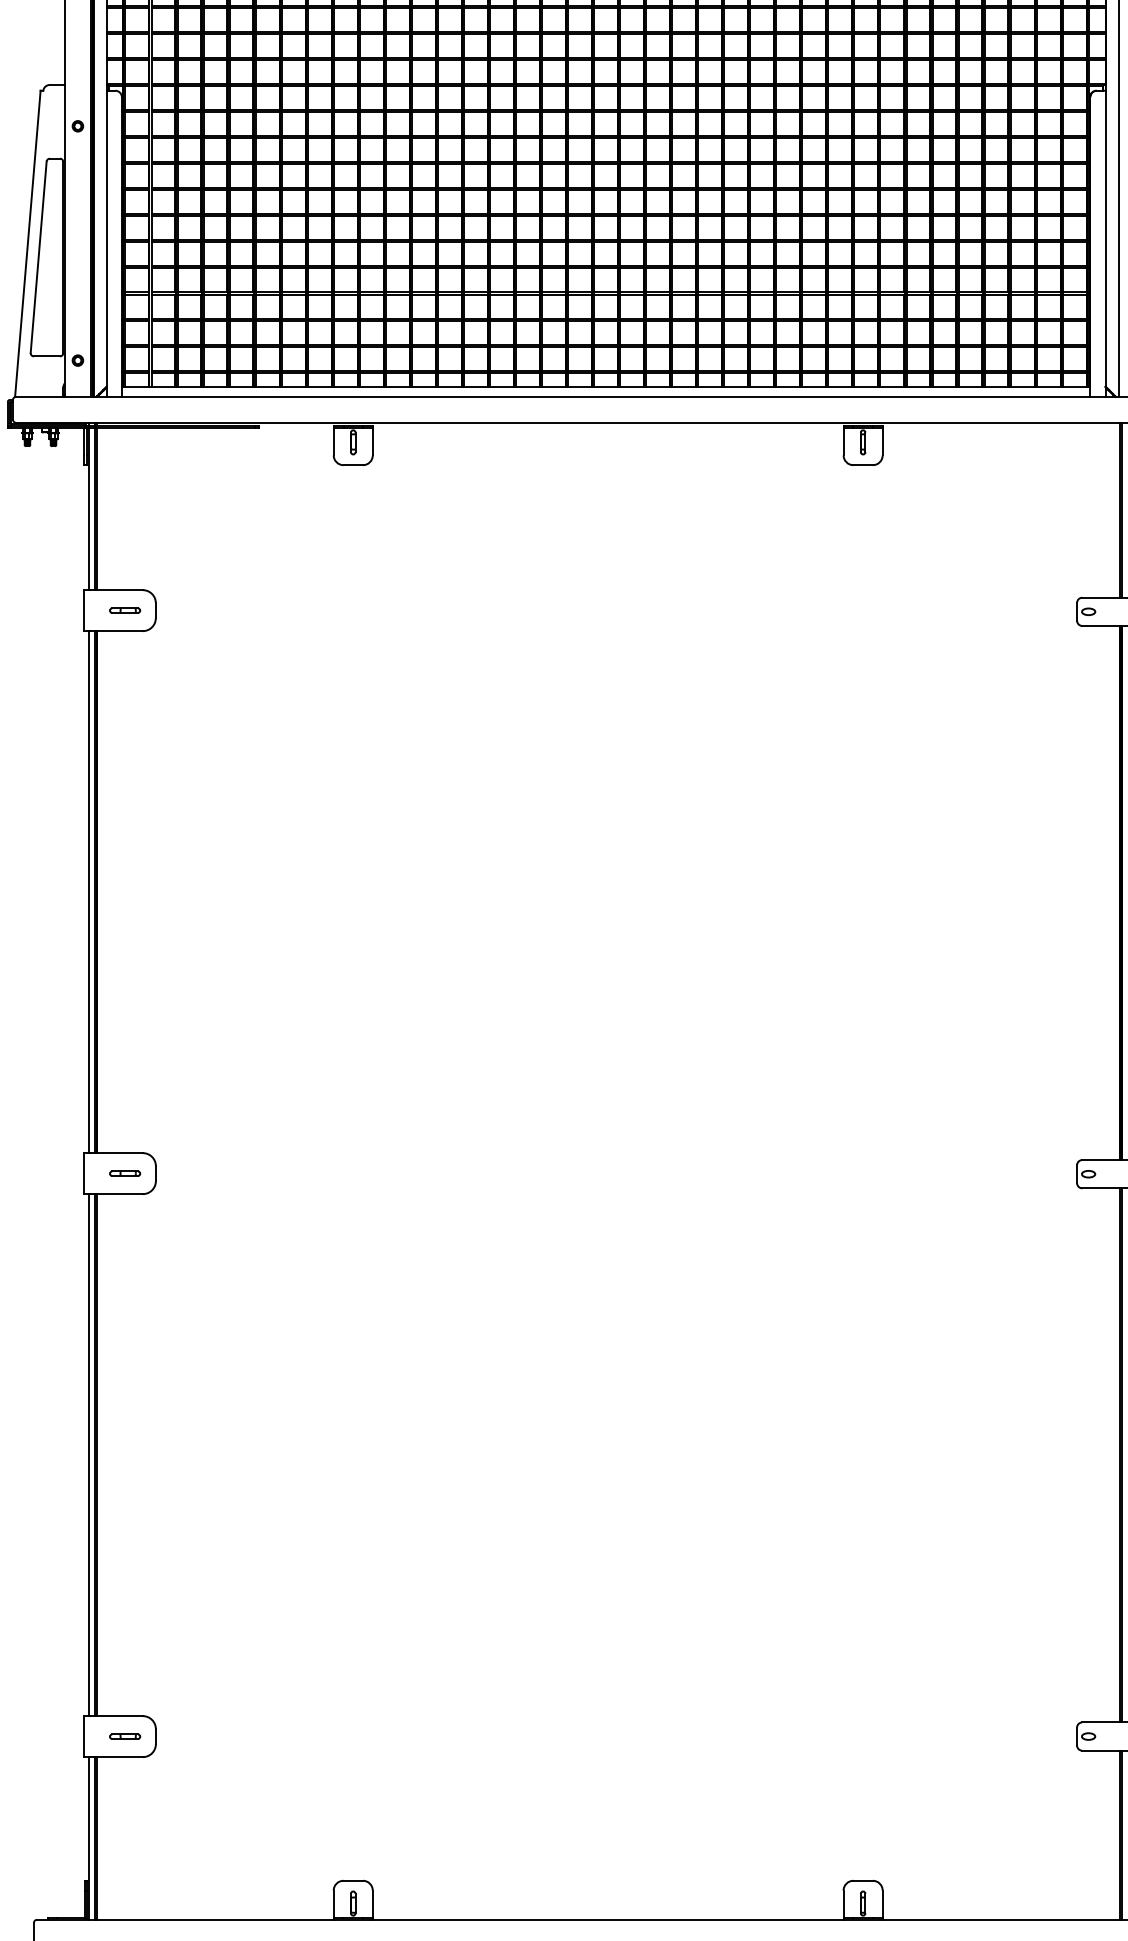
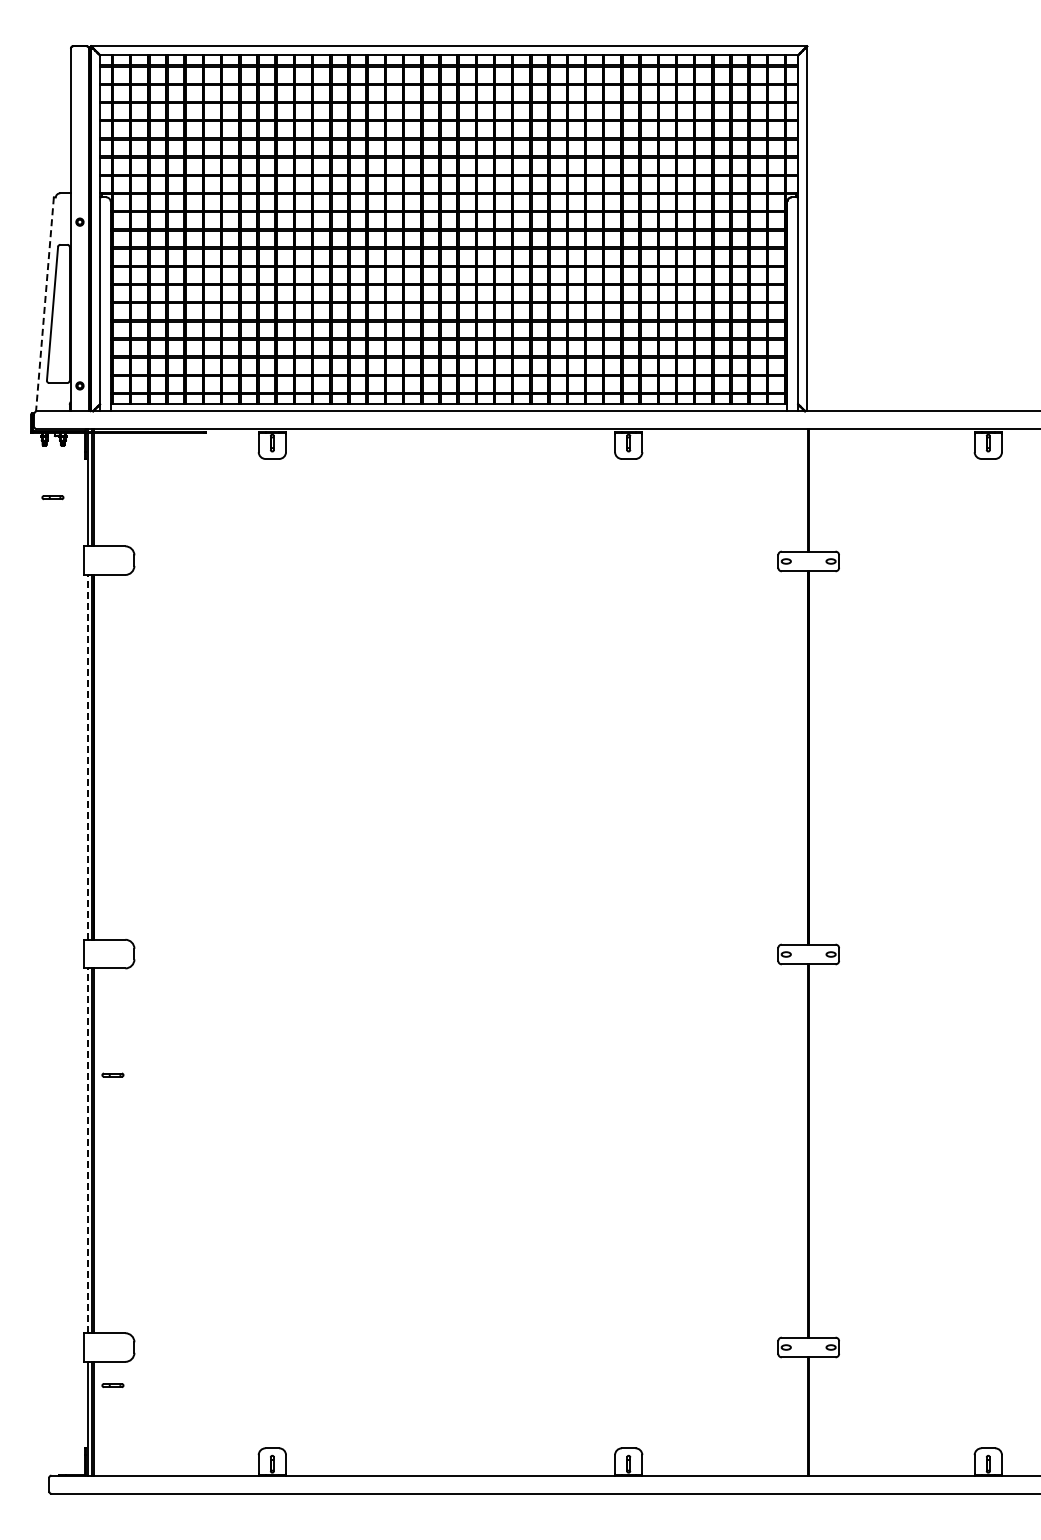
line: (27, 244) -> (44, 304), solid -> dashed
part: (124, 610) -> (52, 497), moved
line: (88, 890) -> (87, 756), solid -> dashed
part: (124, 1172) -> (112, 1074), moved
line: (88, 1454) -> (87, 1150), solid -> dashed
line: (124, 1735) -> (112, 1384), moved

